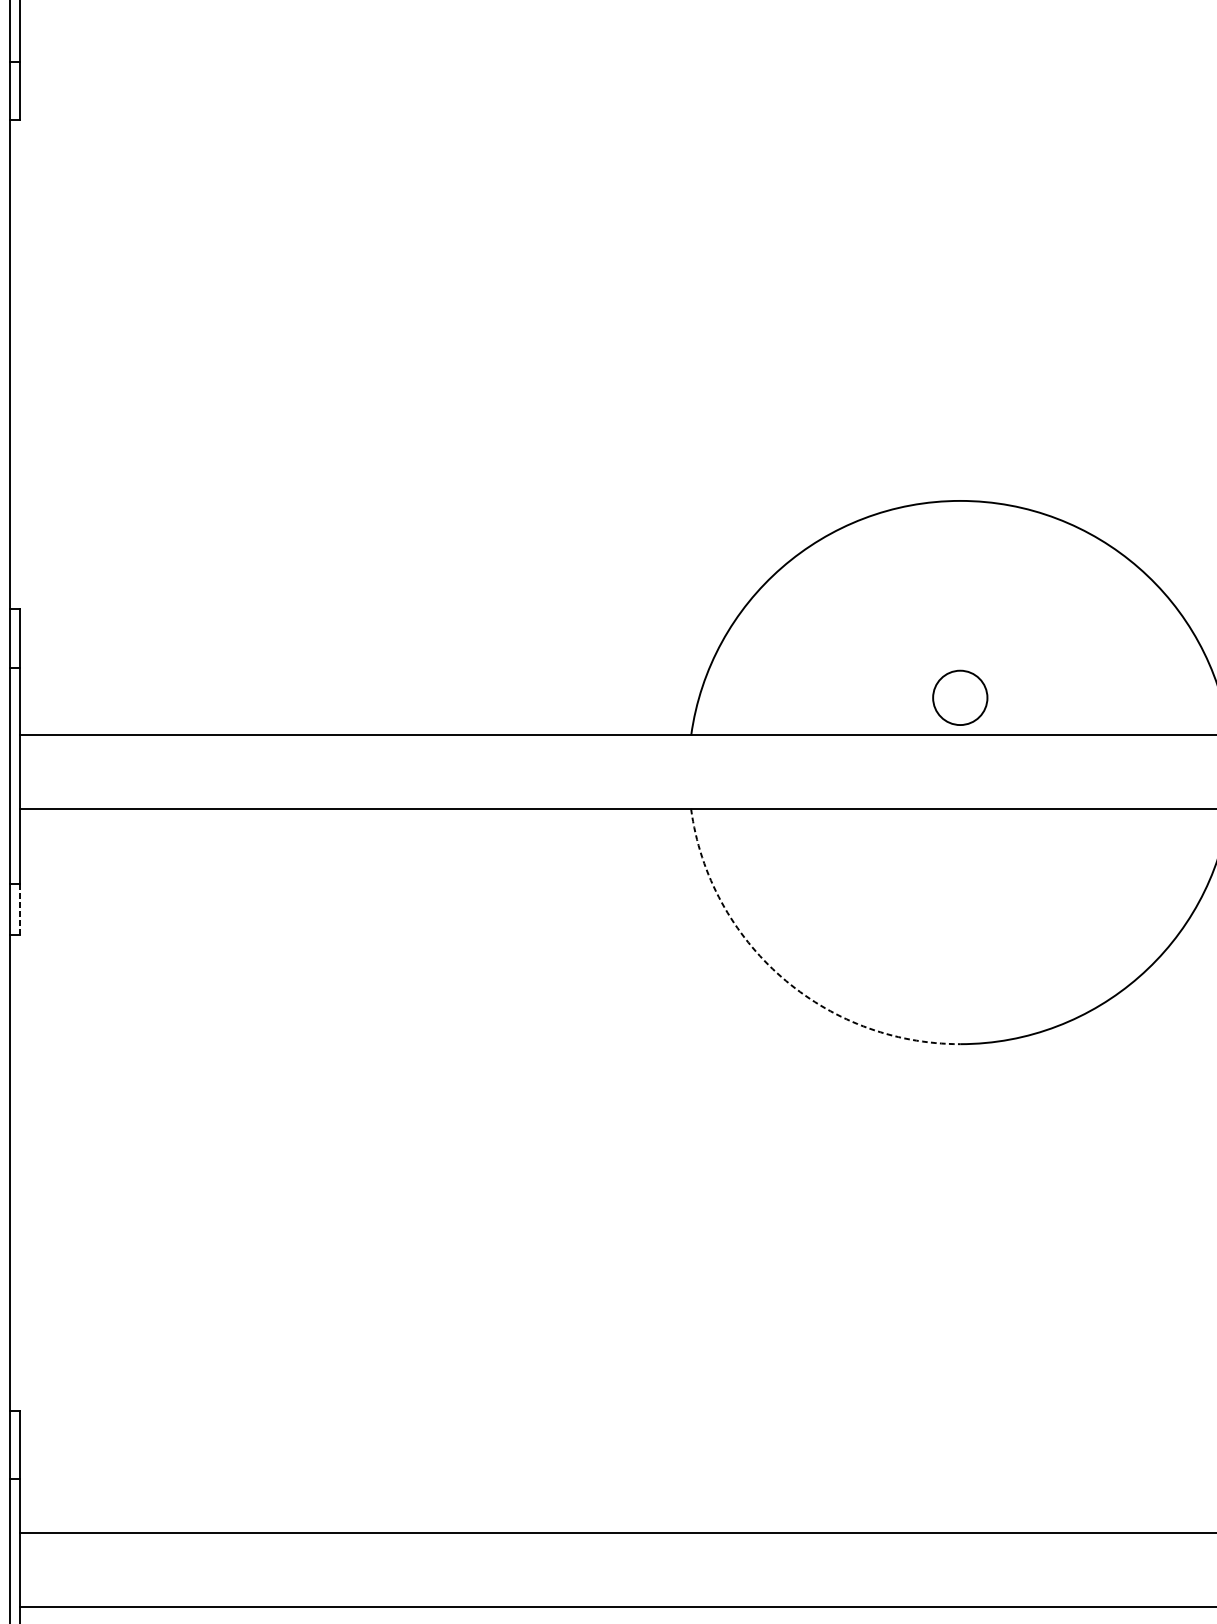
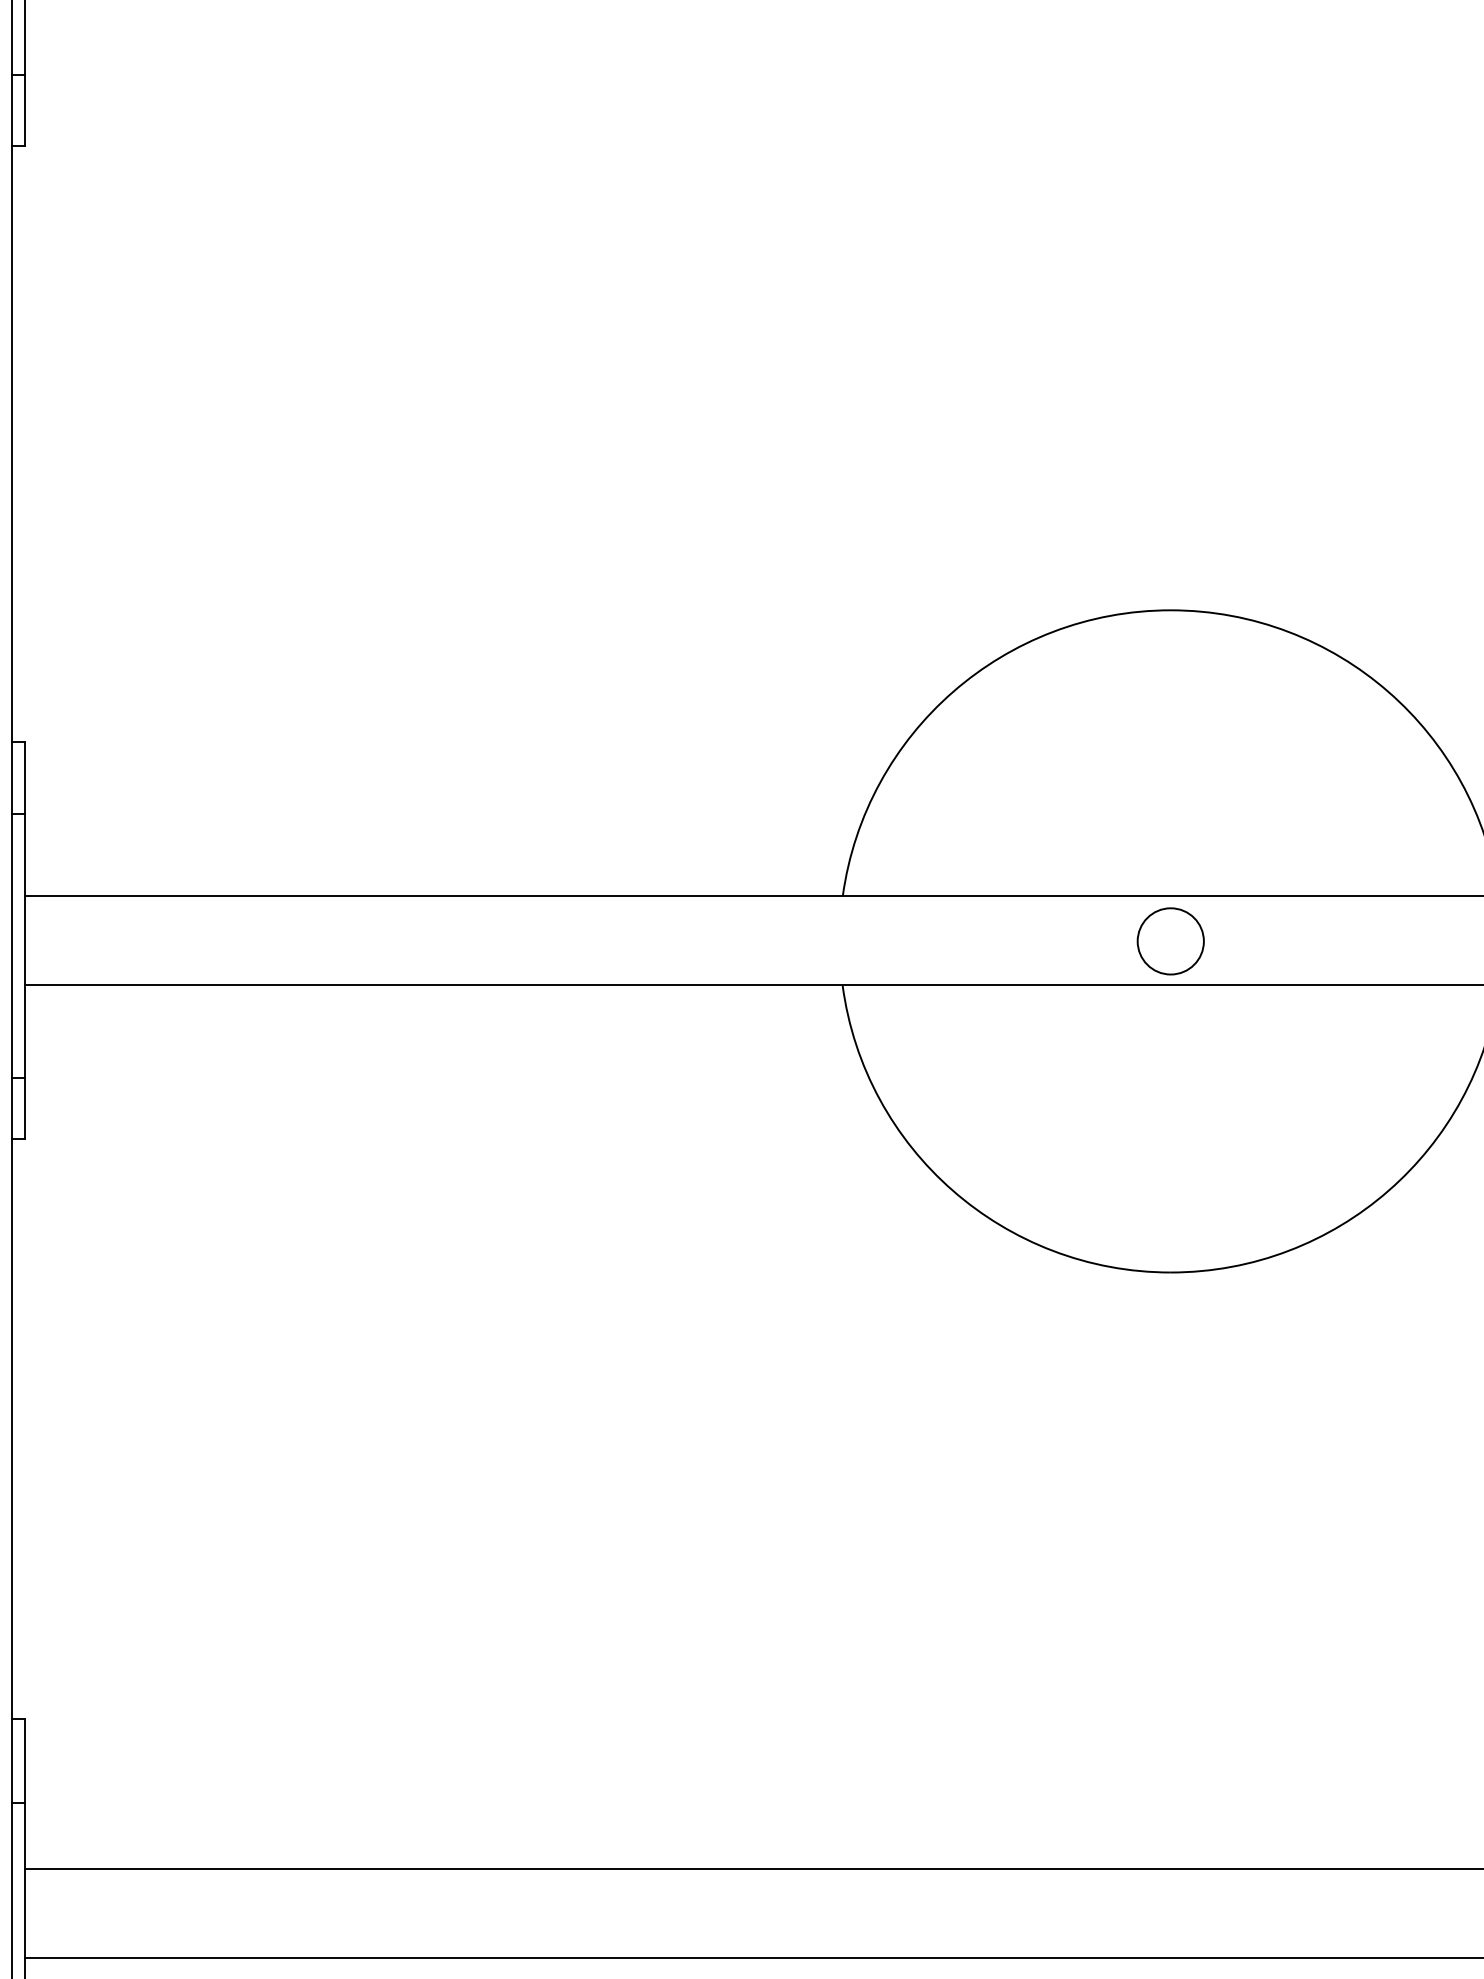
circle: (960, 697) -> (1170, 941), moved
line: (20, 909) -> (25, 1108), dashed -> solid
arc: (781, 976) -> (952, 1190), dashed -> solid

